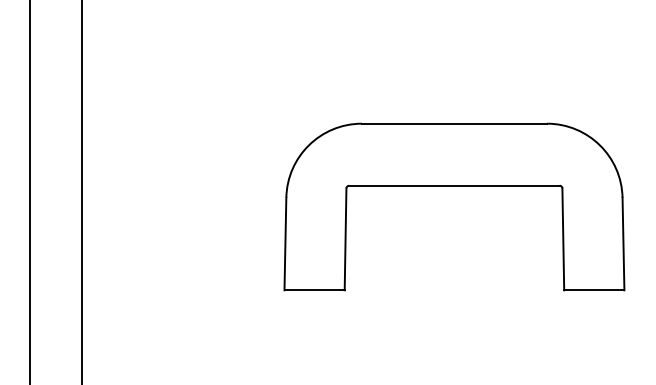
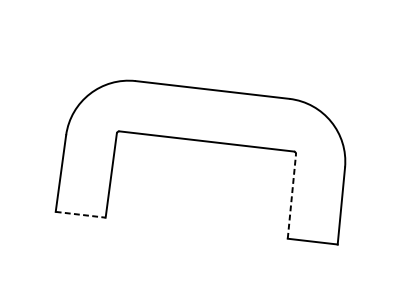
line: (563, 239) -> (292, 196), solid -> dashed
line: (315, 290) -> (81, 215), solid -> dashed

